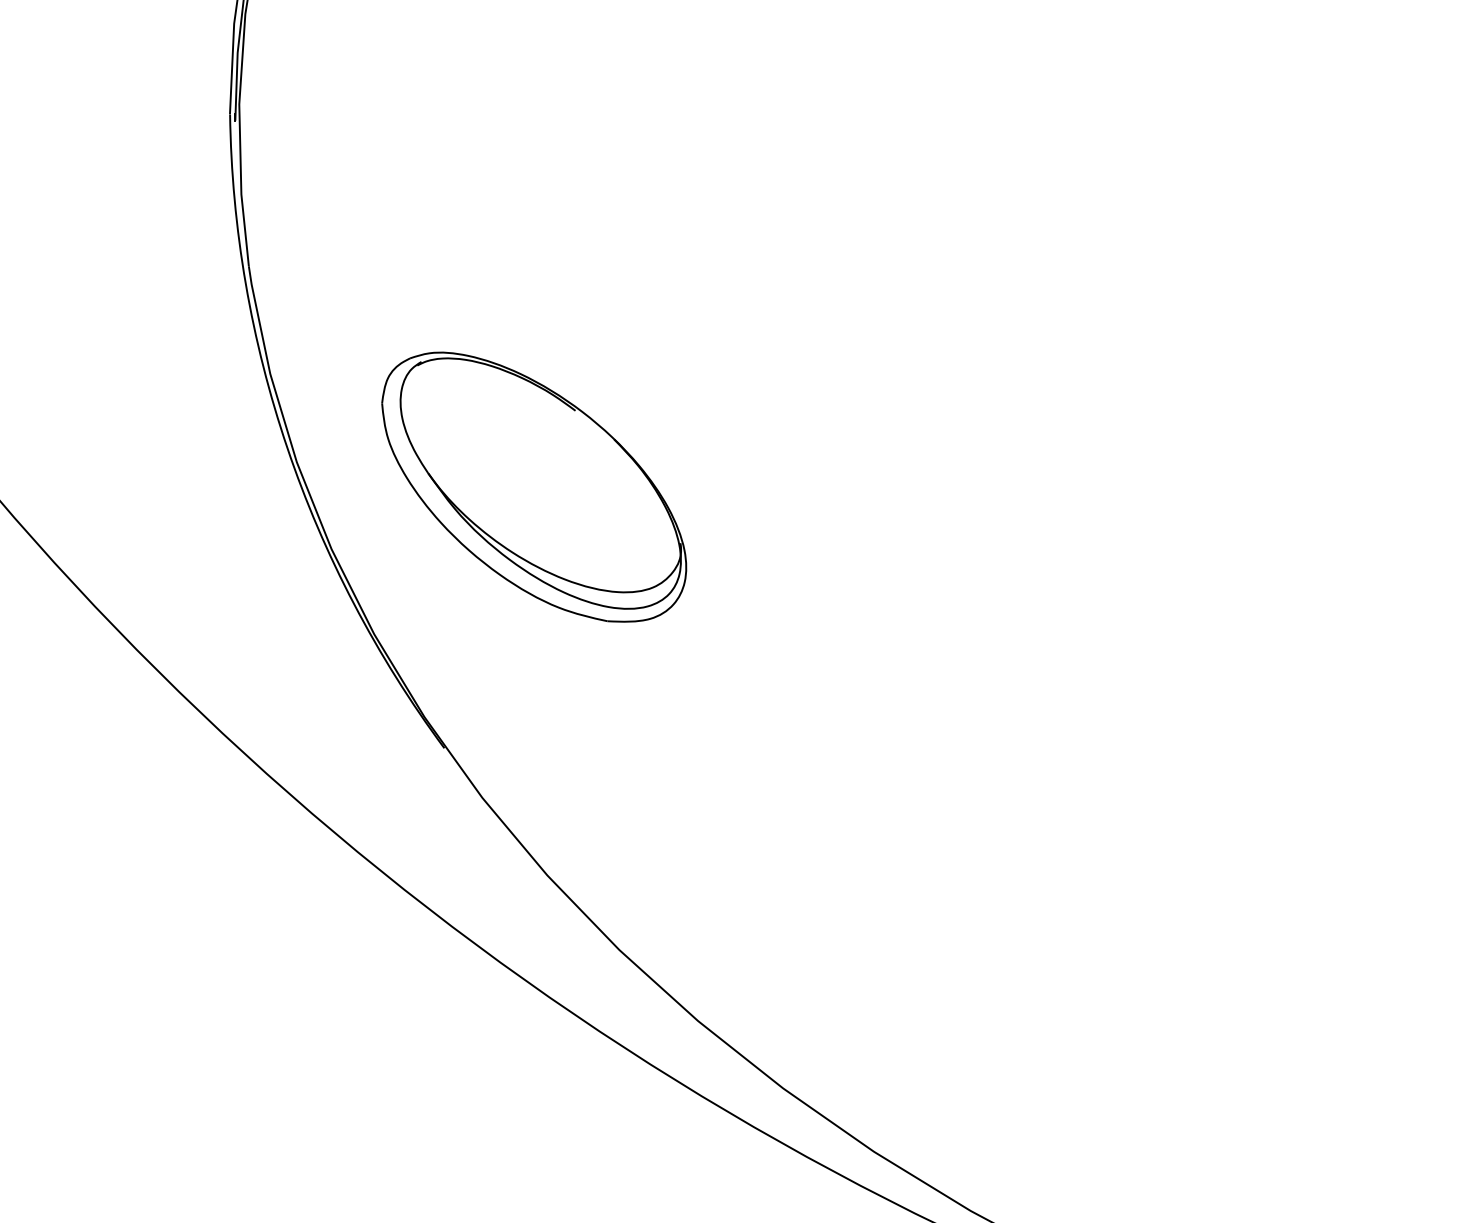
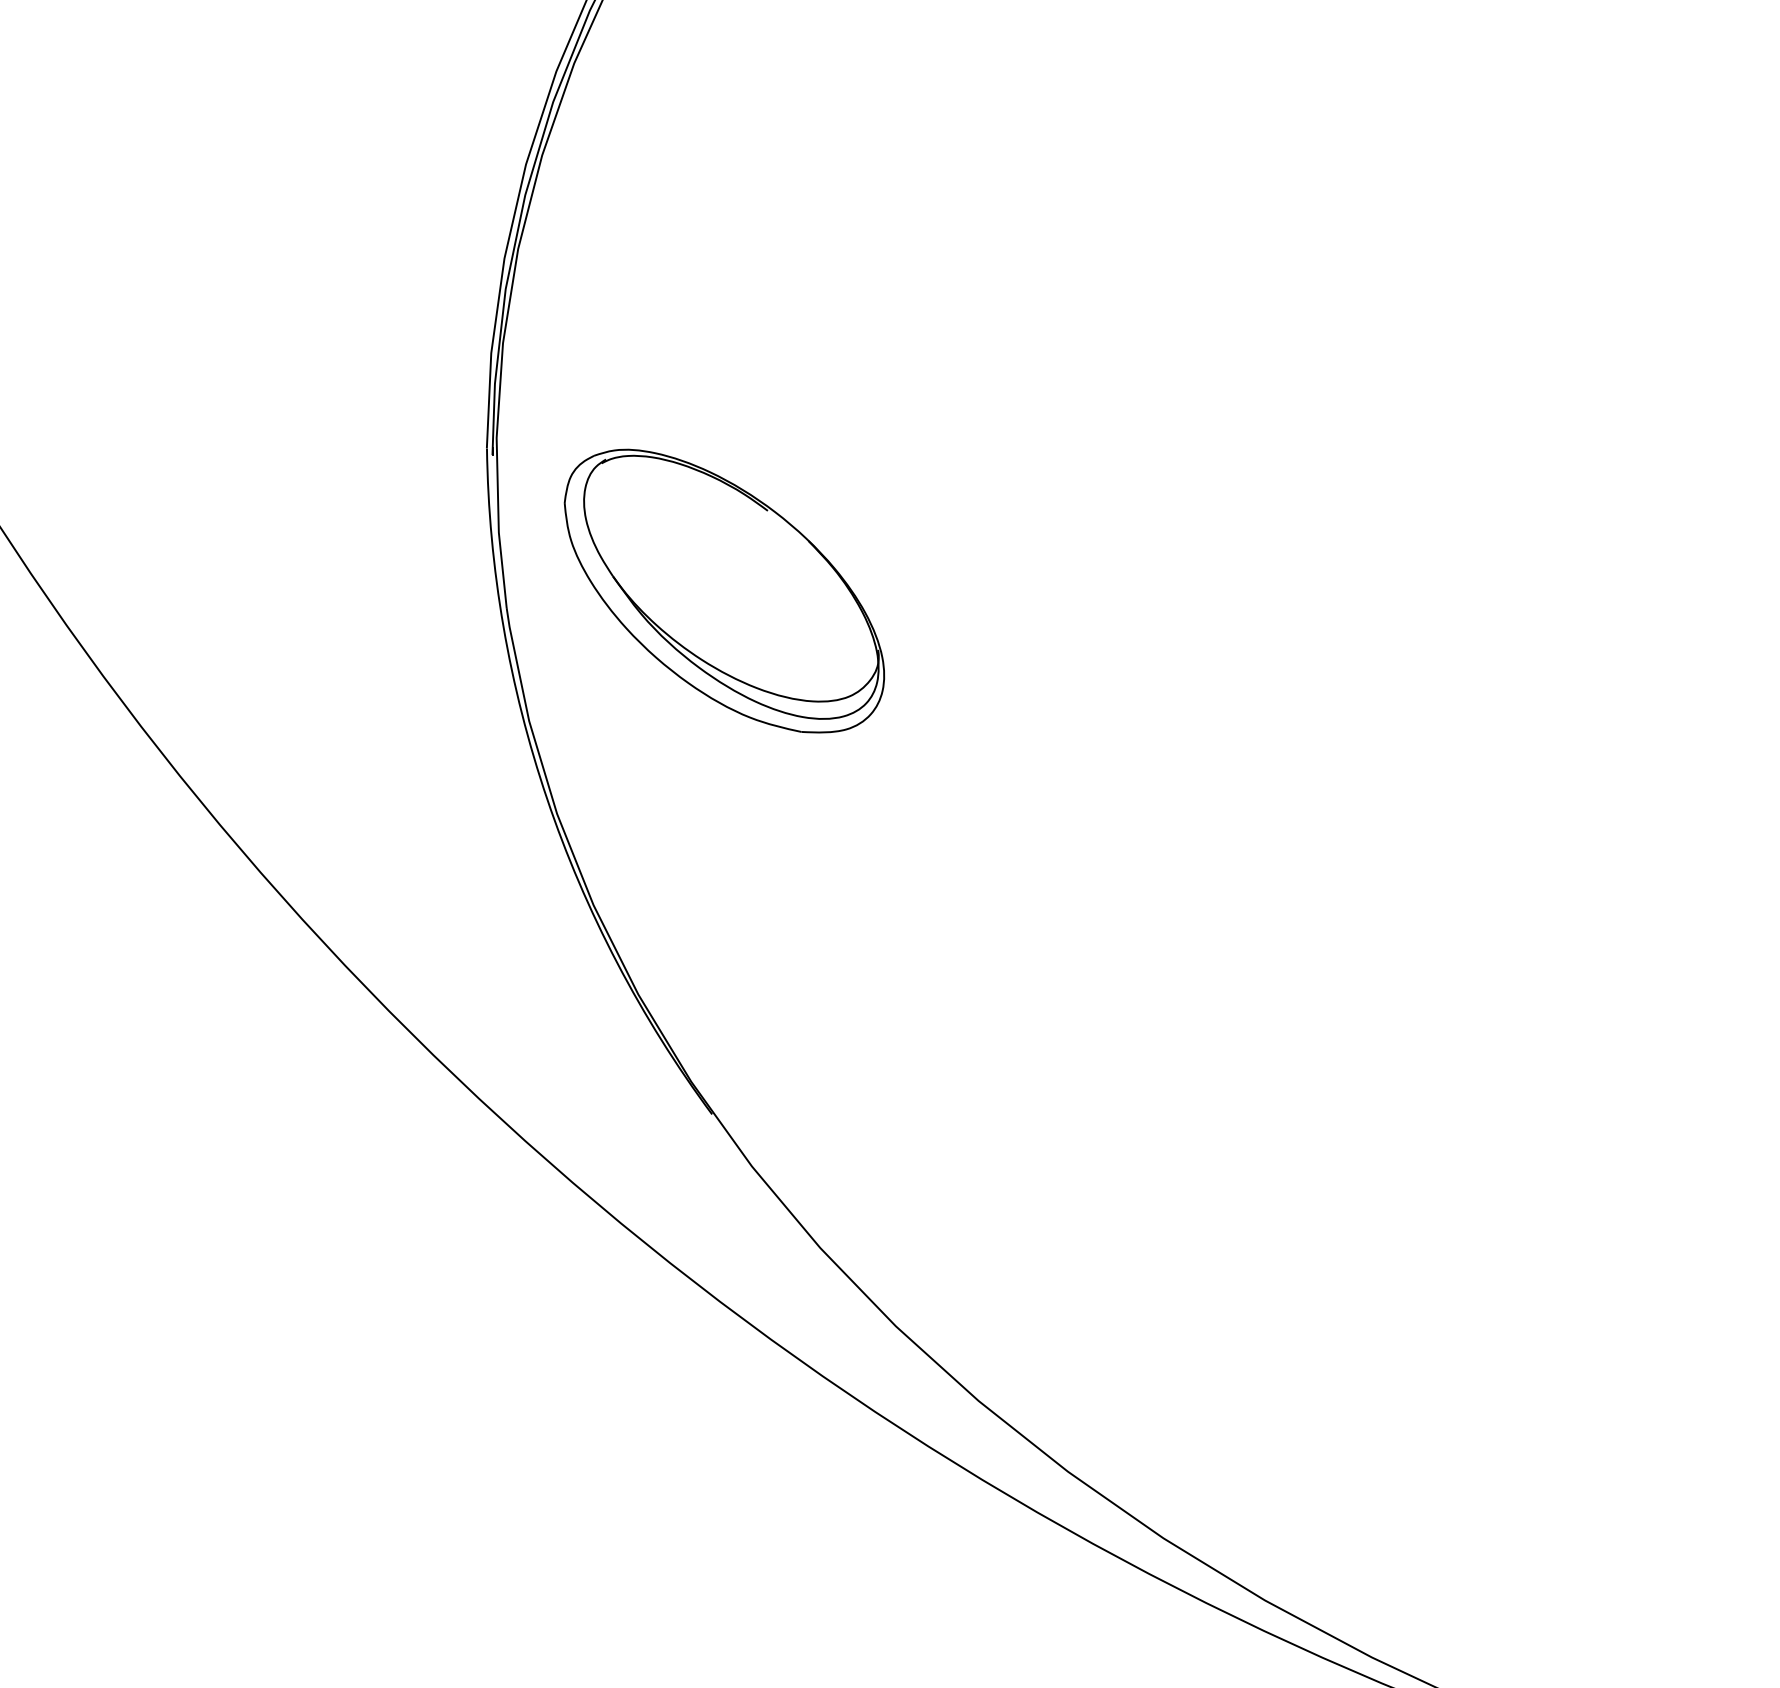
part: (534, 486) -> (724, 590), moved

